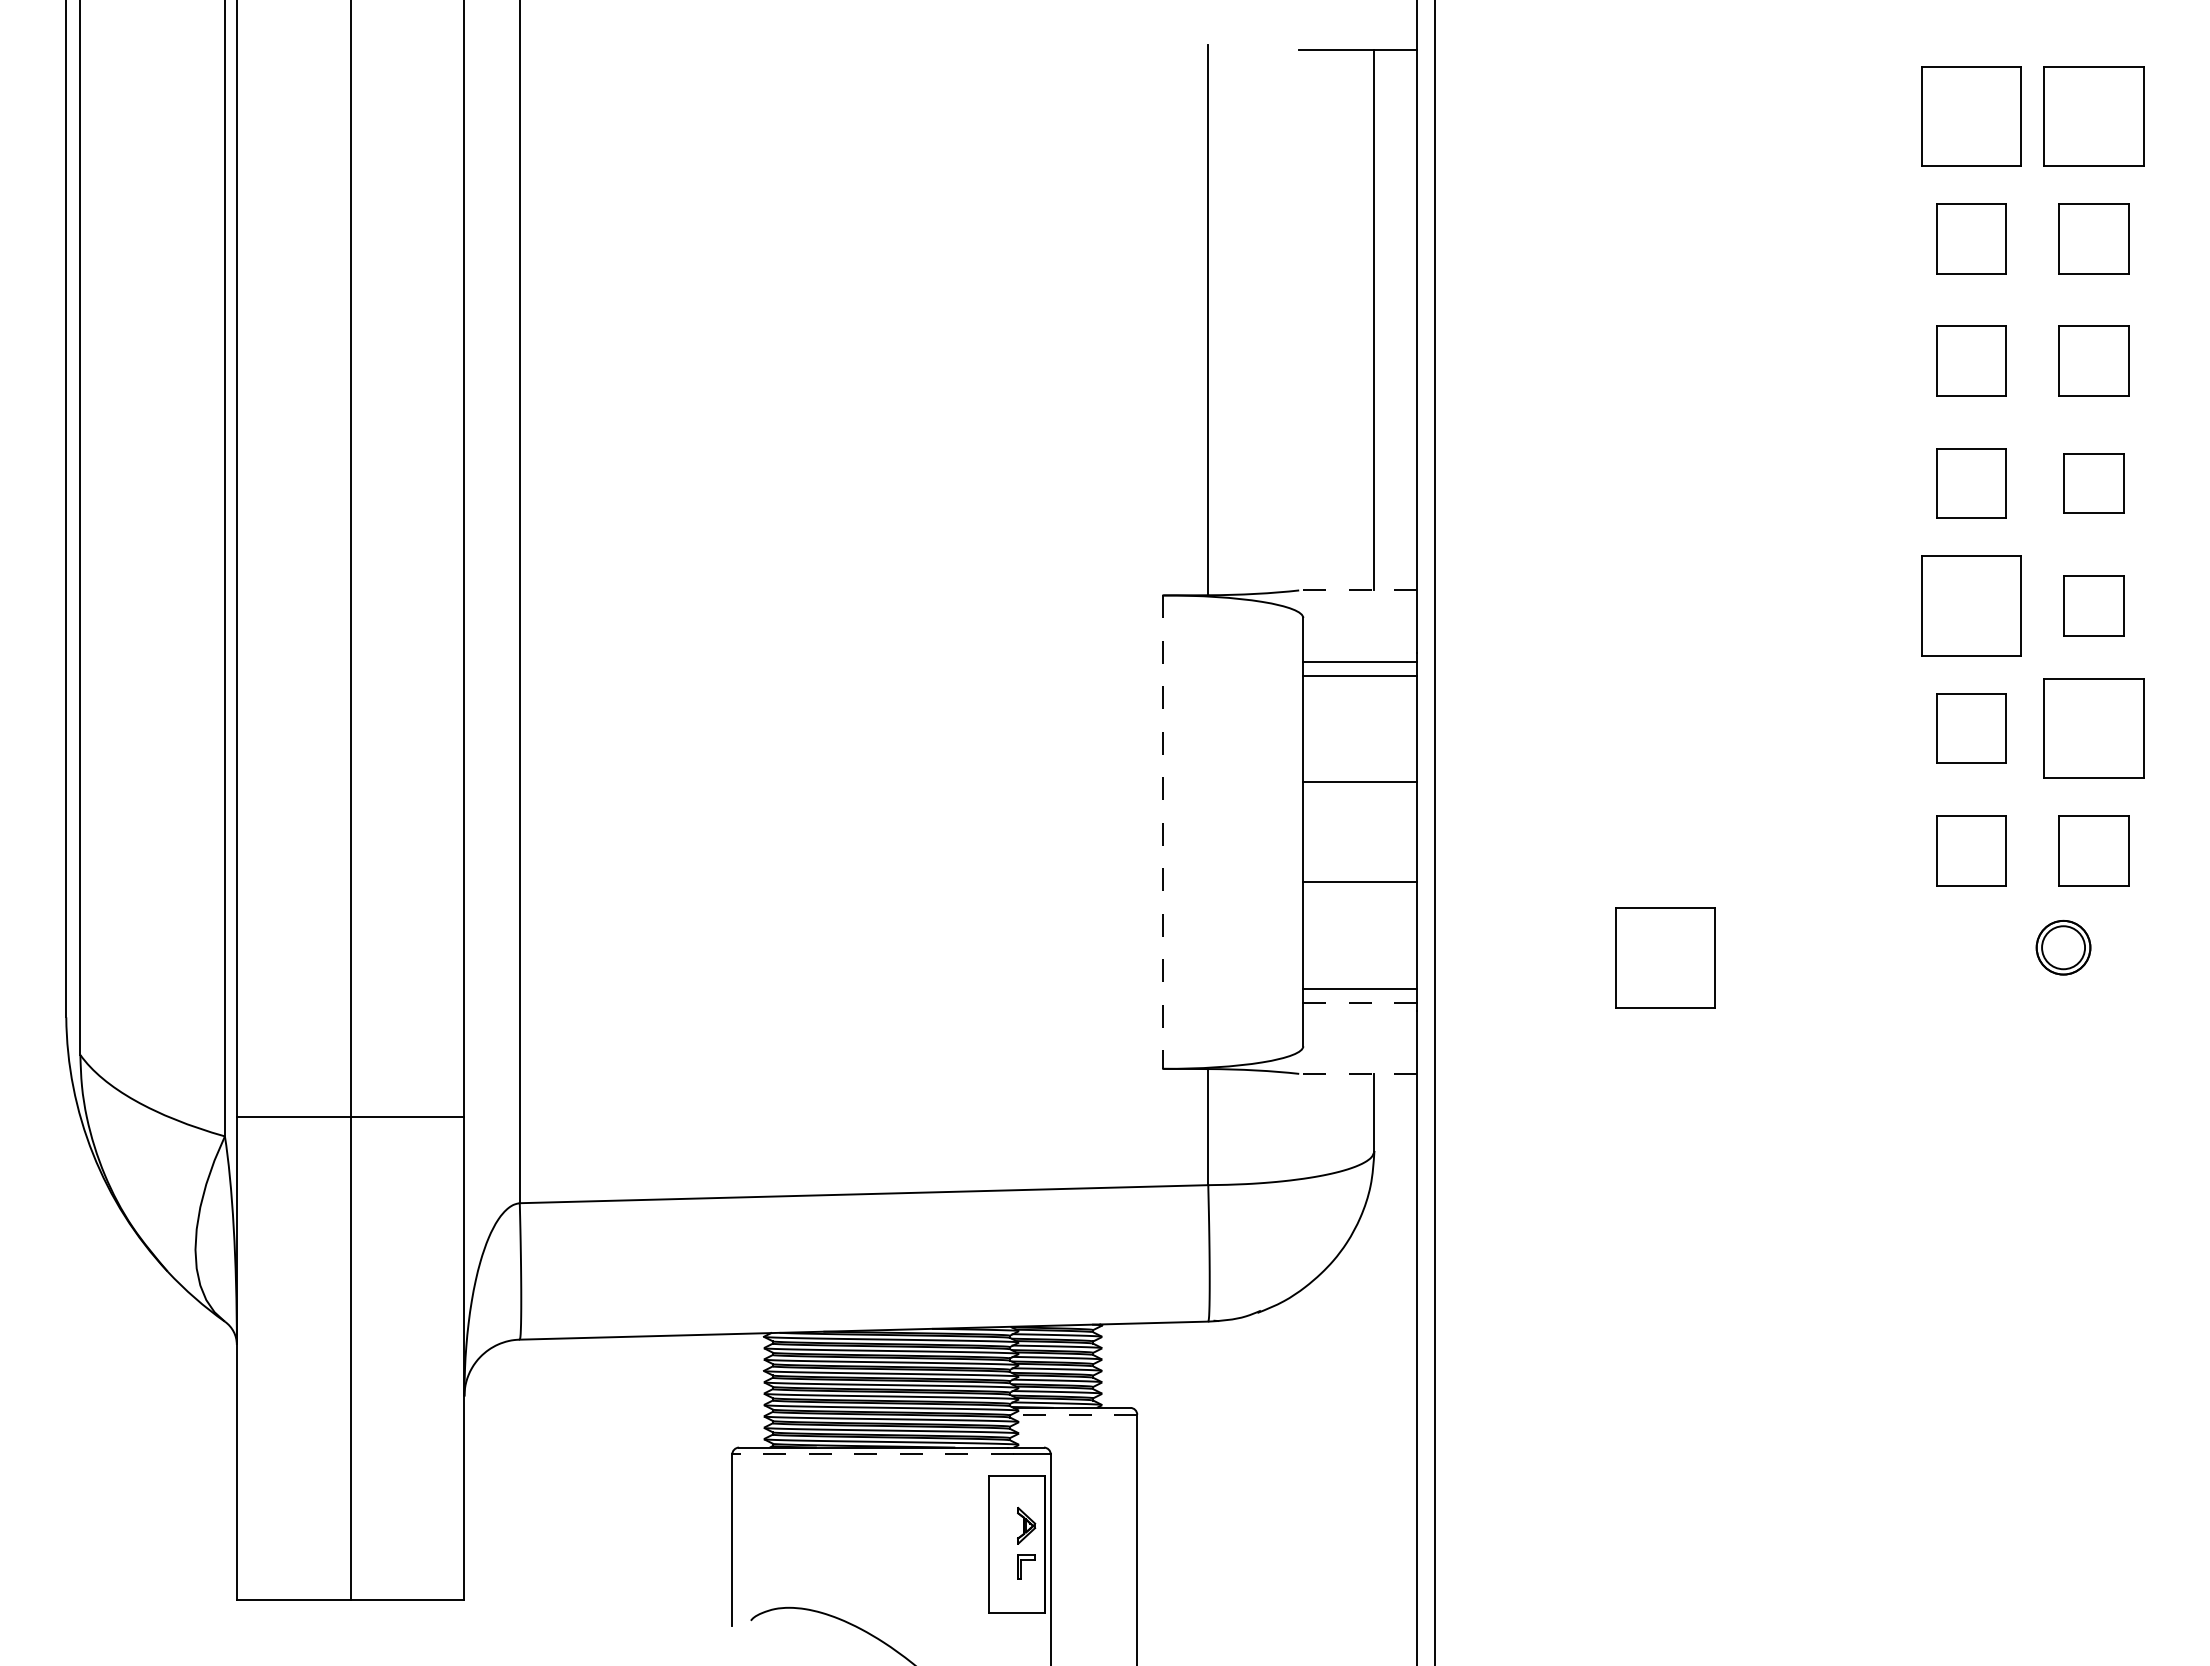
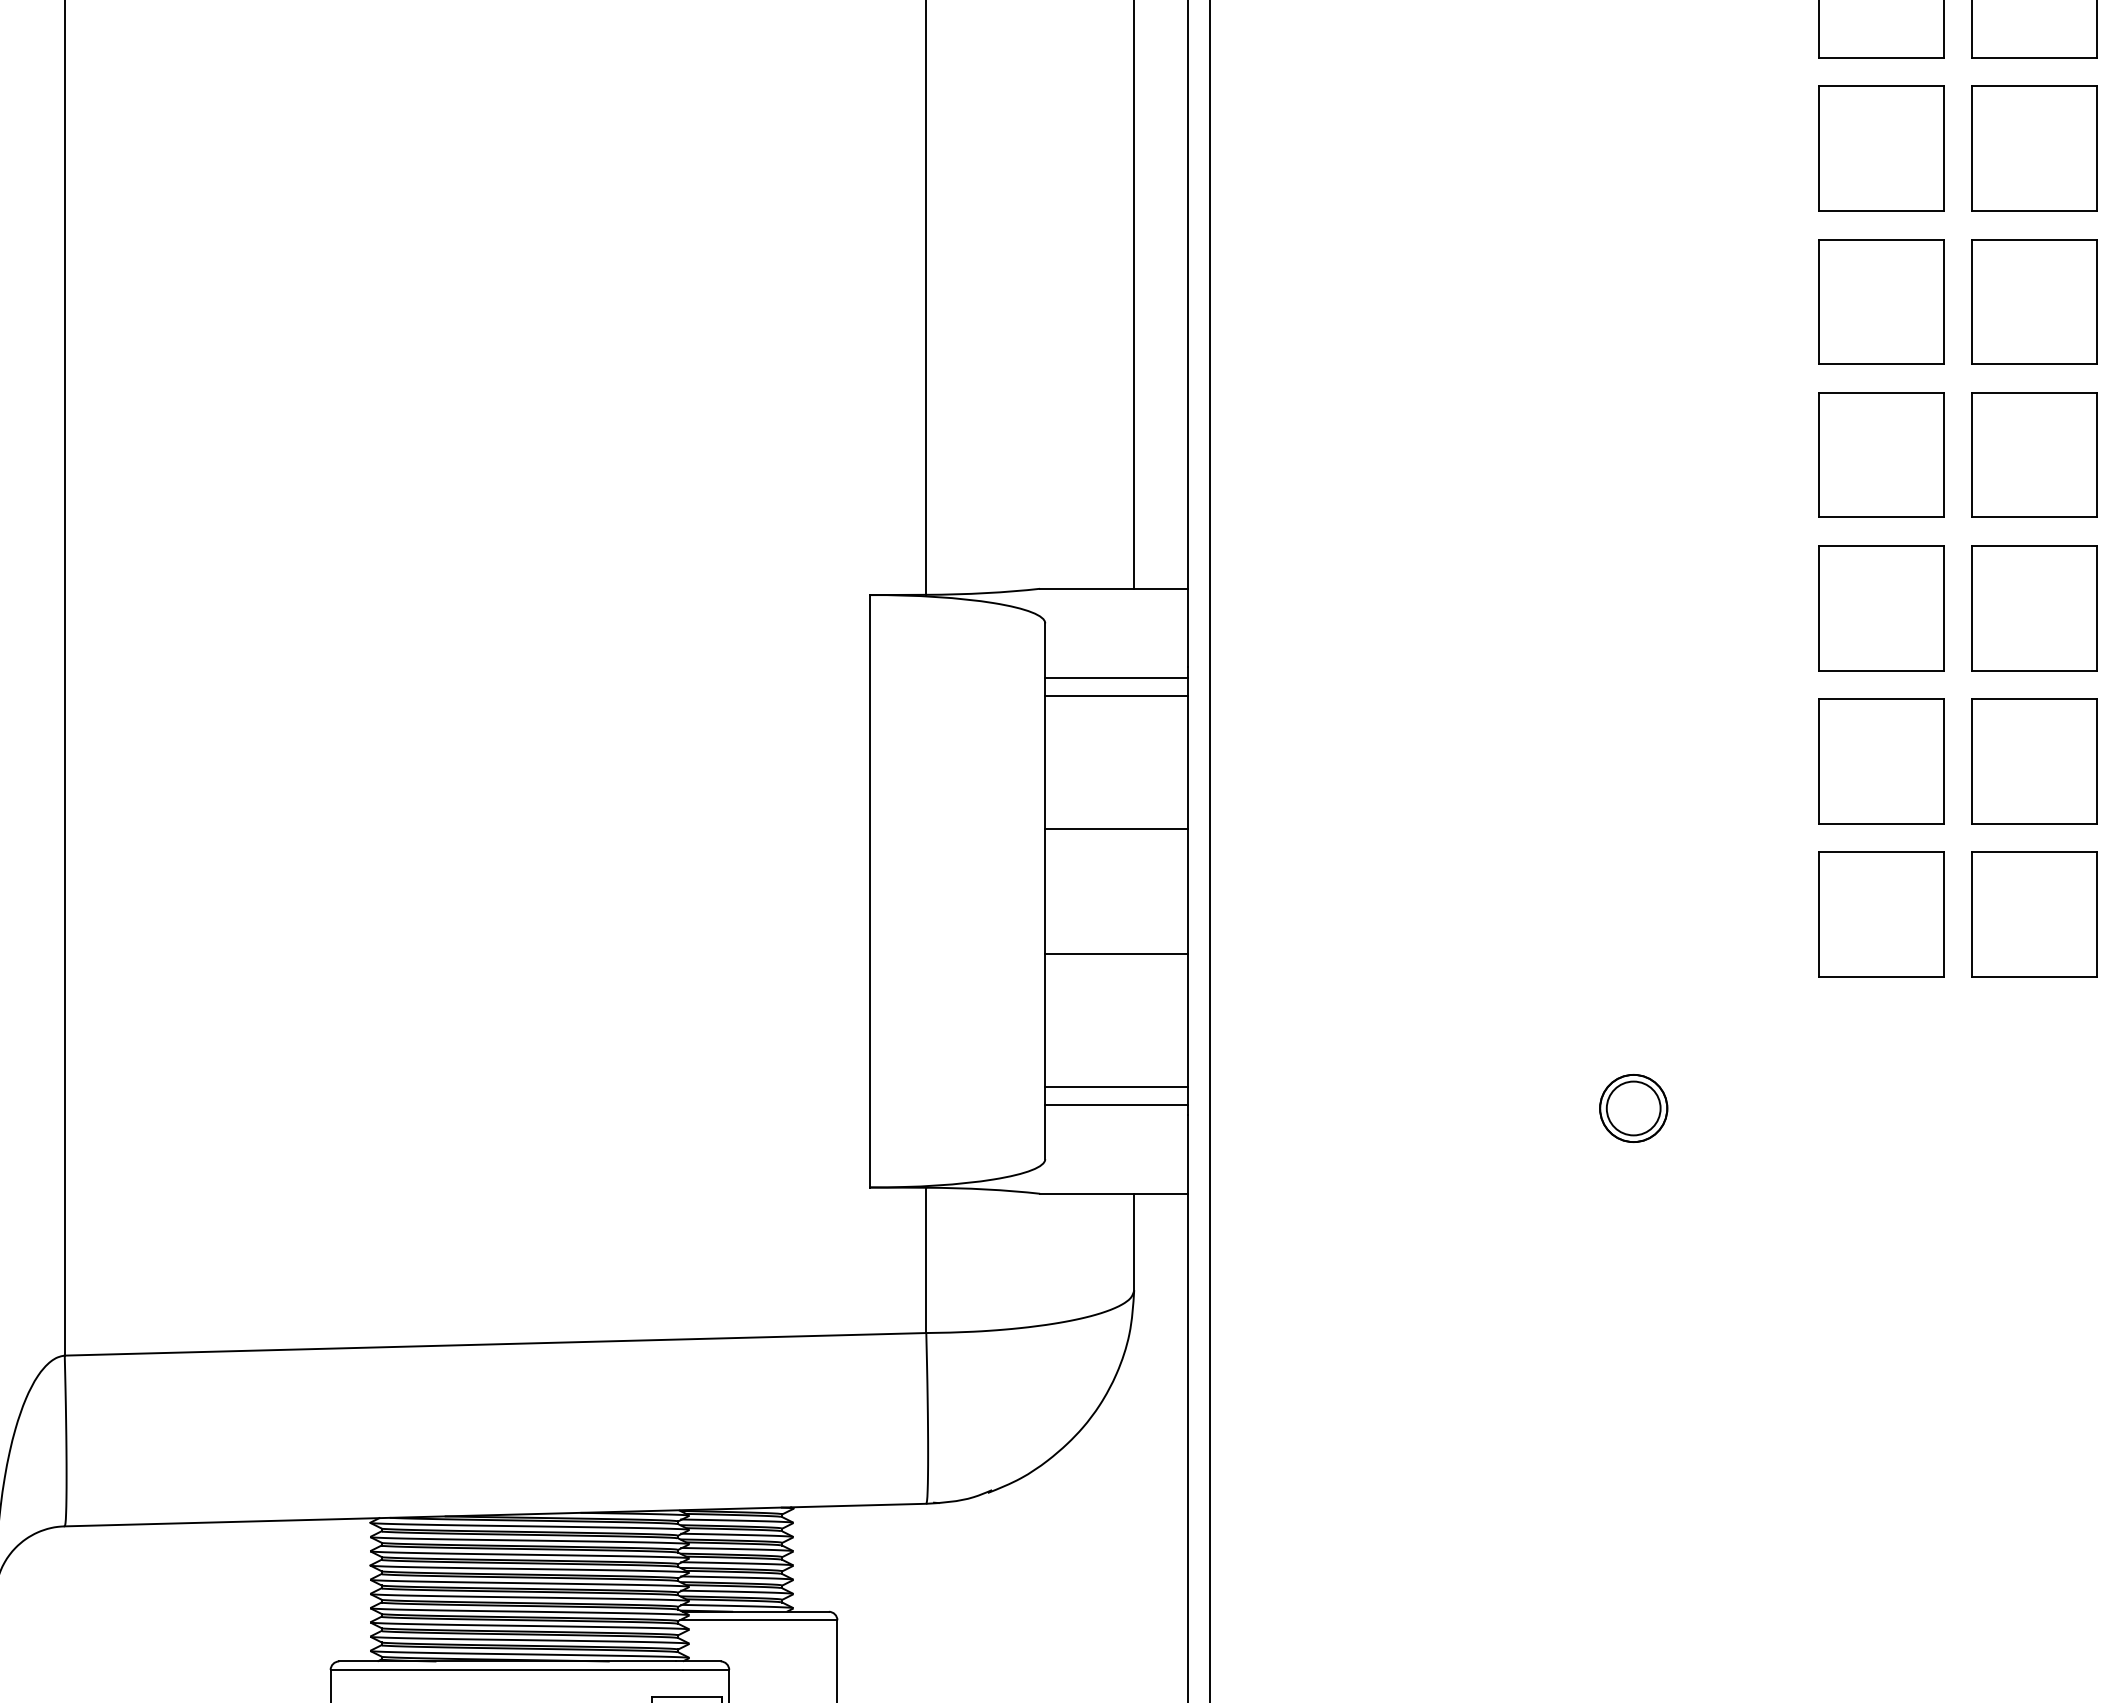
part: (1971, 238) -> (1881, 148), size x1.43
part: (2093, 238) -> (2034, 148), size x1.43
part: (1971, 360) -> (1881, 301), size x1.43
part: (2093, 360) -> (2034, 301), size x1.43
part: (1971, 483) -> (1881, 454), size x1.43
part: (2093, 483) -> (2034, 454), size x1.67
line: (1358, 590) -> (1114, 588), dashed -> solid
part: (2093, 605) -> (2034, 607), size x1.67
part: (1971, 728) -> (1881, 761), size x1.43
line: (1163, 832) -> (870, 891), dashed -> solid
part: (1971, 850) -> (1881, 914), size x1.43
part: (2093, 850) -> (2034, 914), size x1.43
part: (2063, 947) -> (1633, 1108), moved
part: (1665, 957) -> (1498, 1048), removed
line: (1360, 1002) -> (1116, 1104), dashed -> solid
line: (1358, 1073) -> (1114, 1193), dashed -> solid
line: (1074, 1414) -> (758, 1620), dashed -> solid
line: (872, 1454) -> (506, 1670), dashed -> solid

